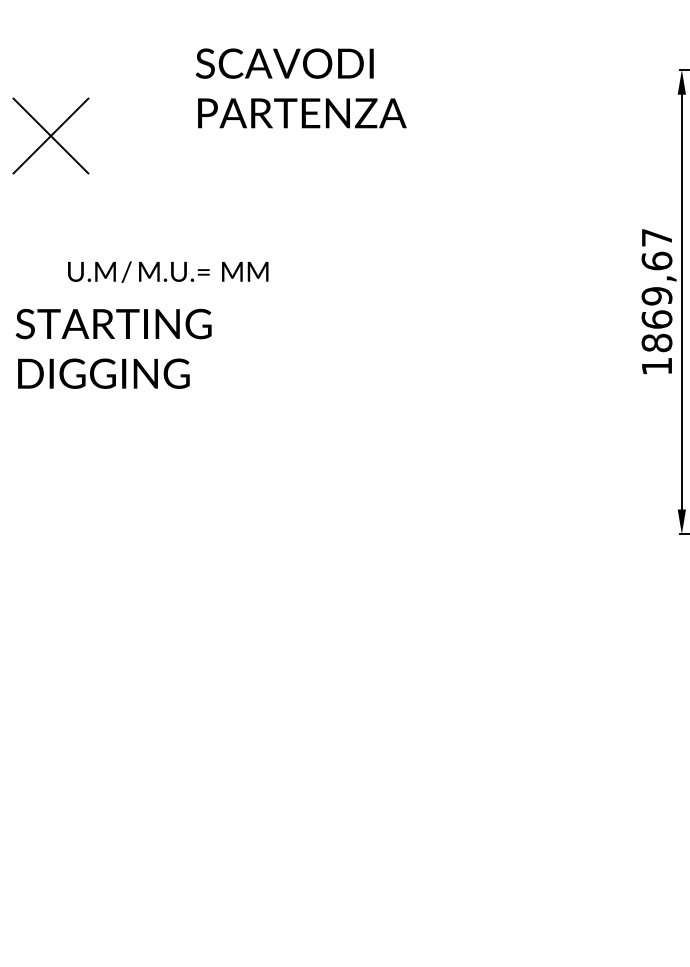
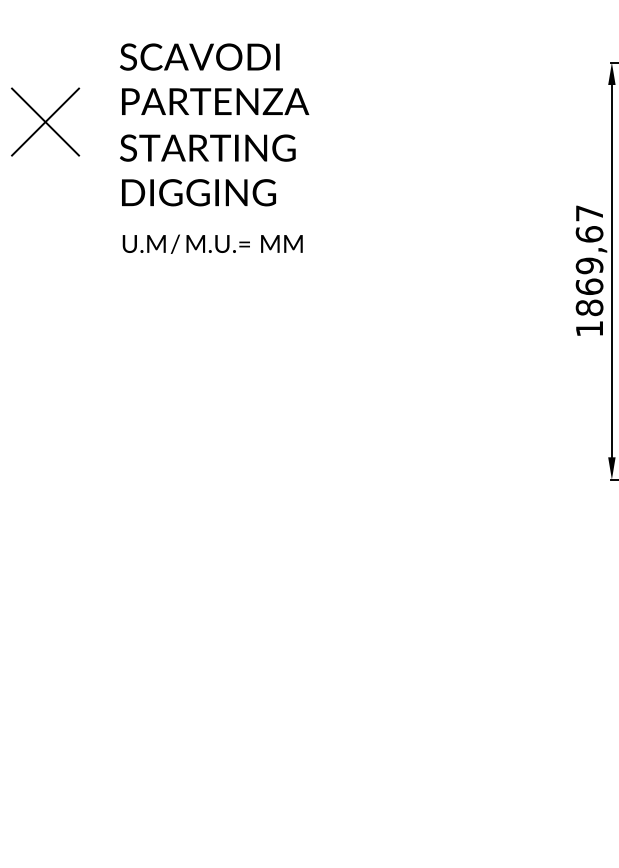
text: (301, 88) -> (214, 79), moved
text: (168, 271) -> (212, 243), moved
text: (113, 348) -> (207, 170), moved

